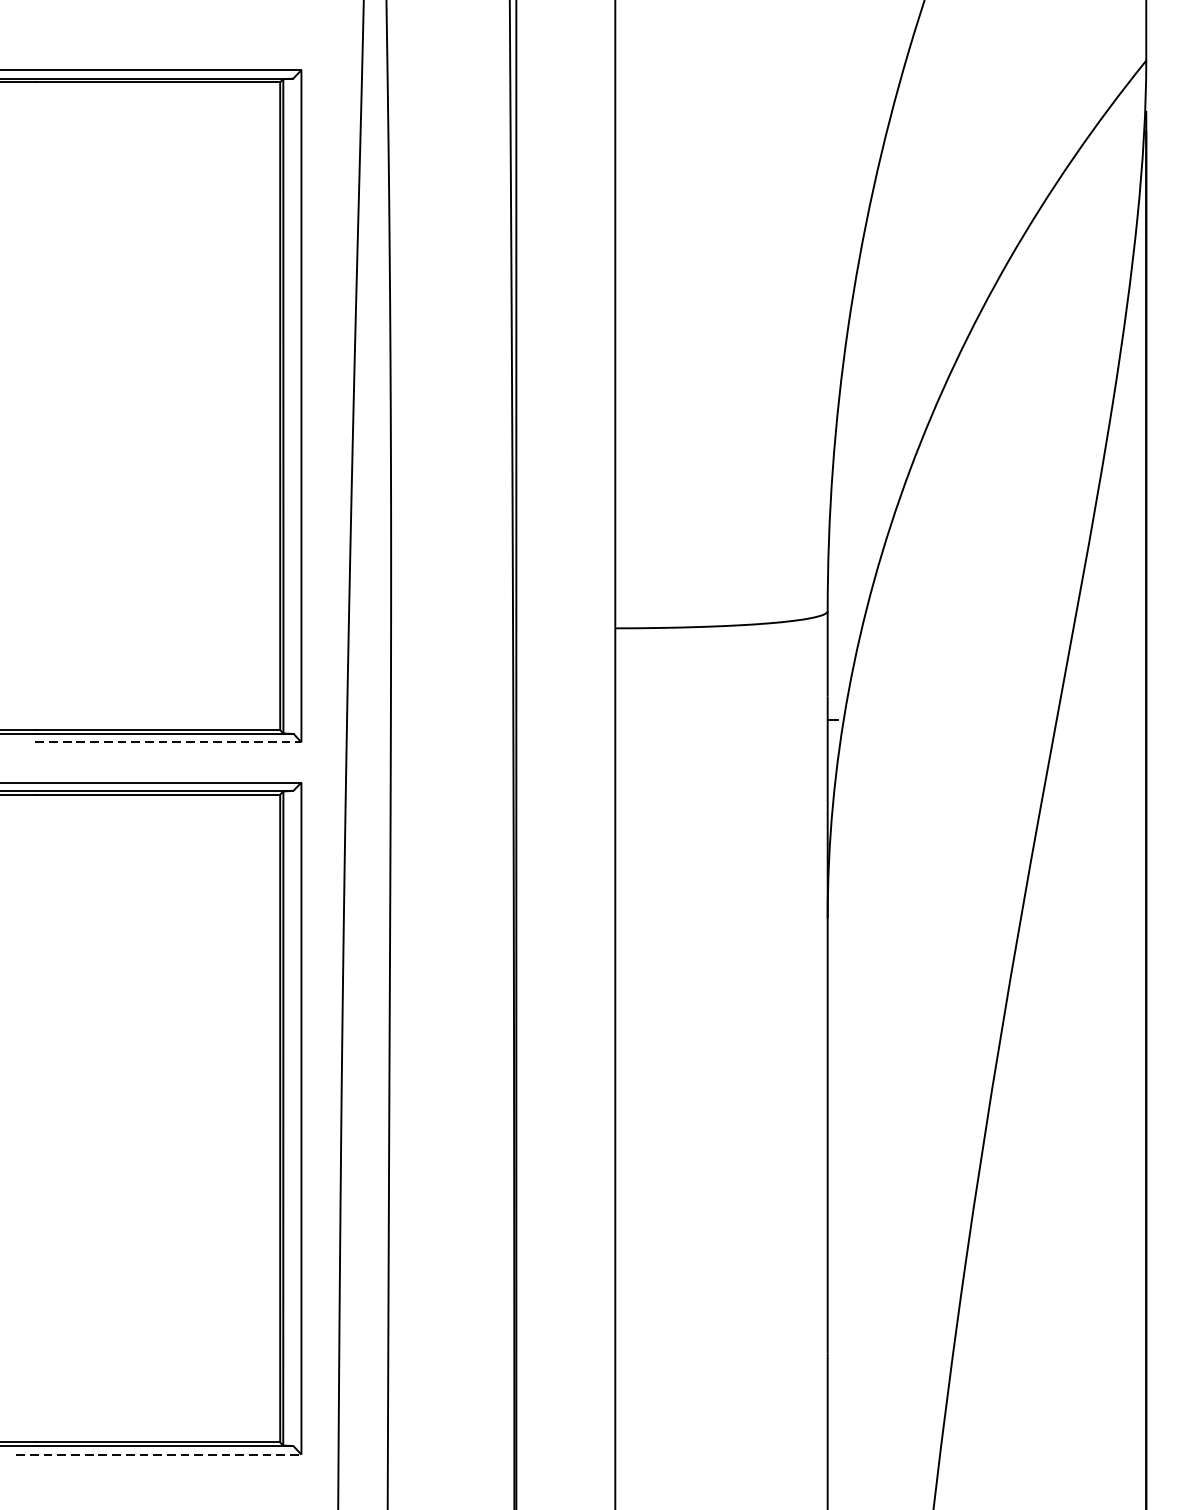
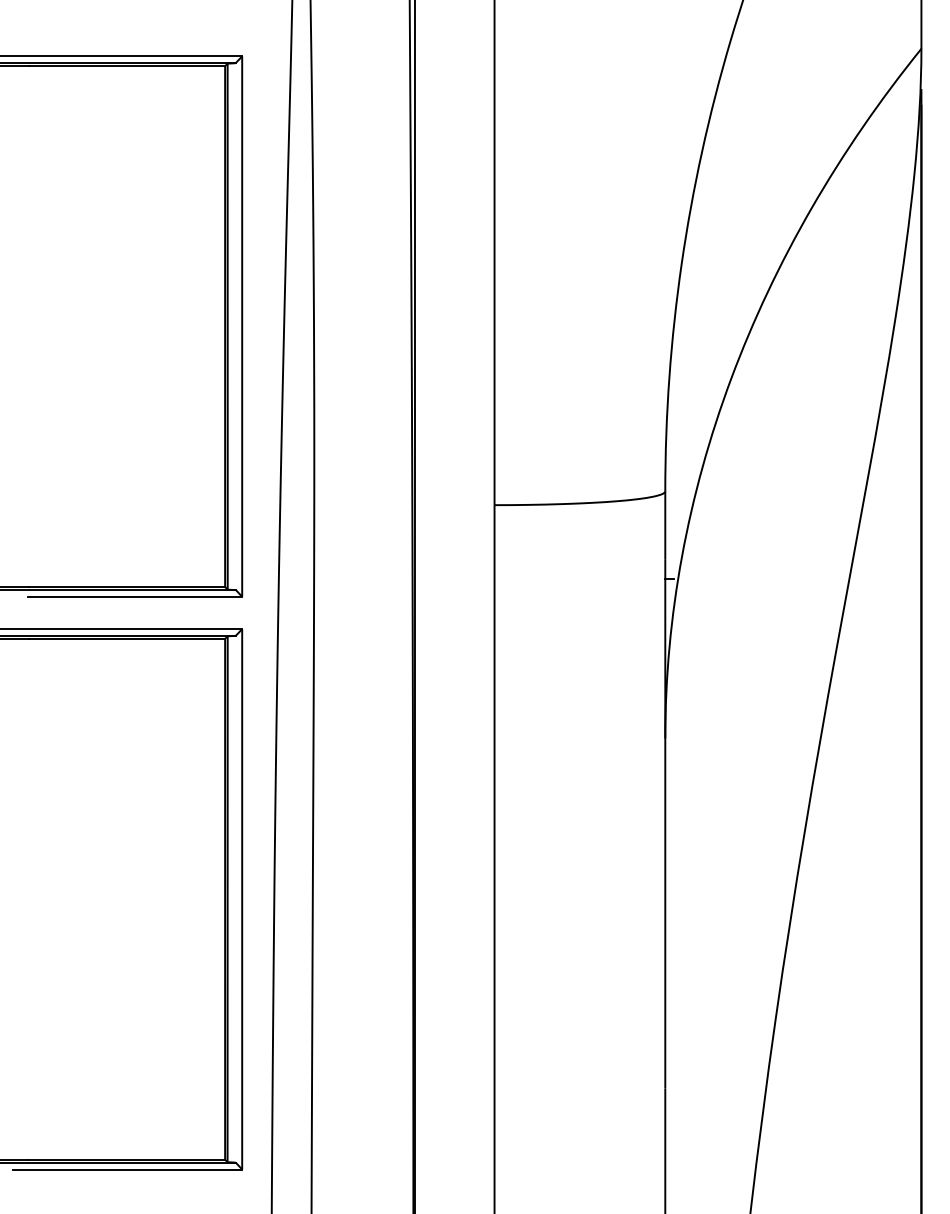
line: (168, 741) -> (135, 596), dashed -> solid
line: (158, 1454) -> (127, 1169), dashed -> solid

